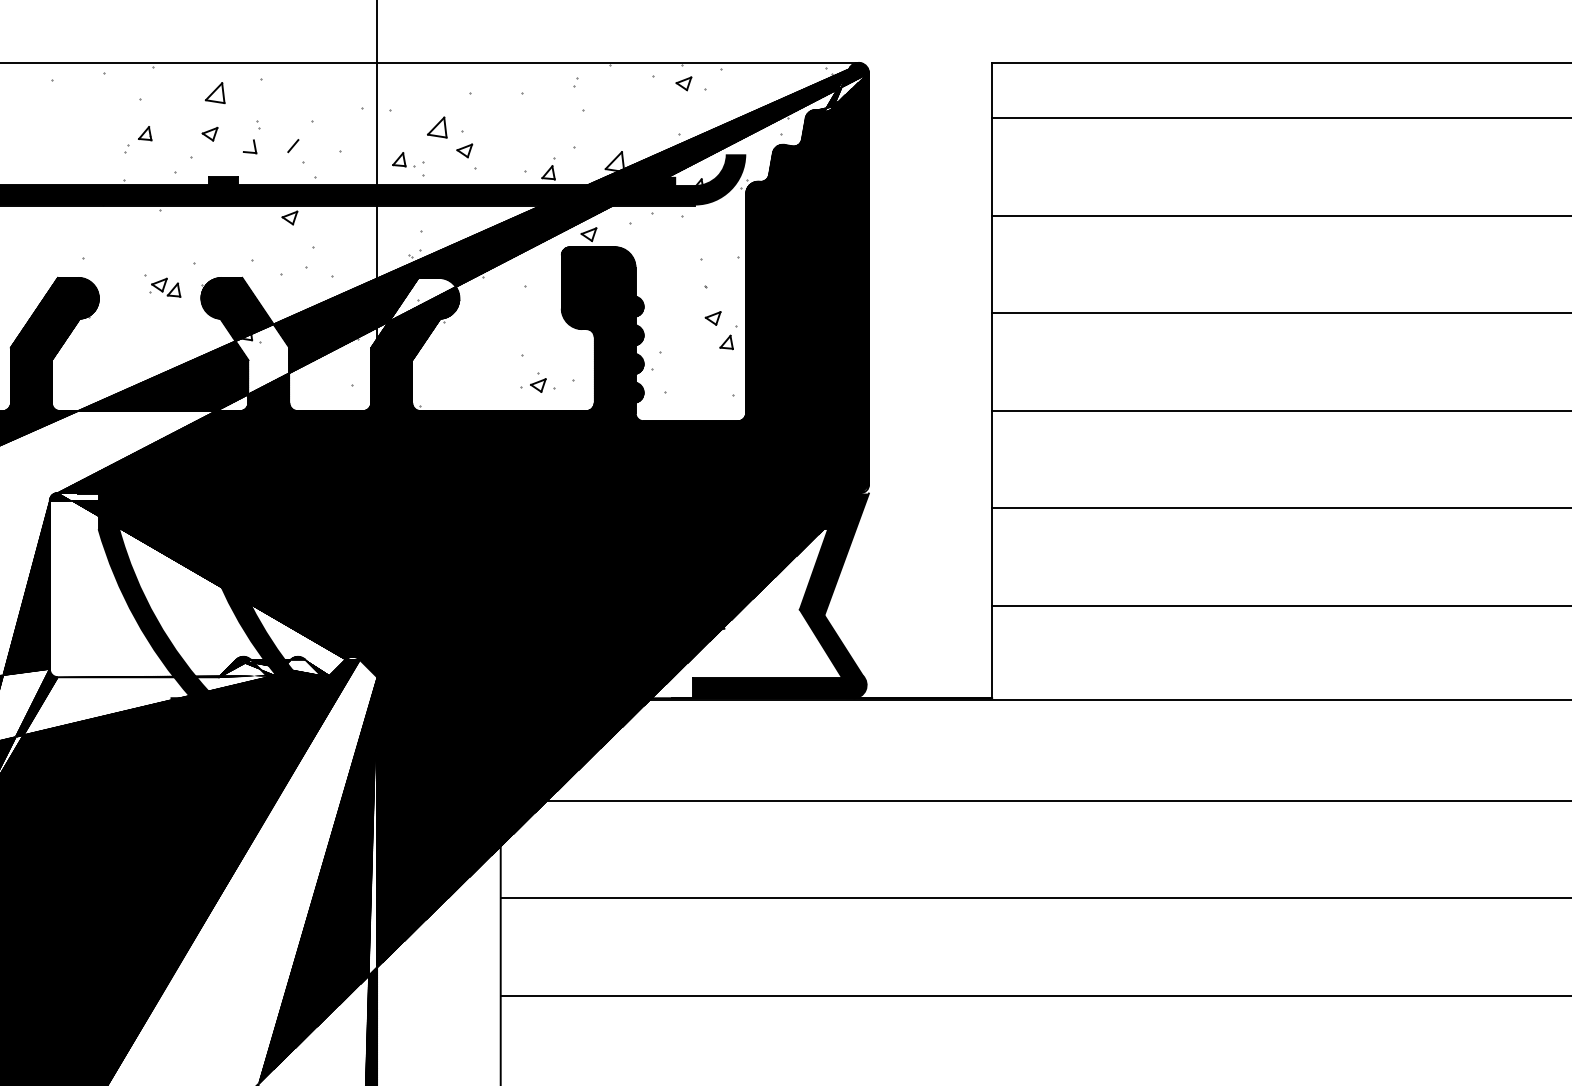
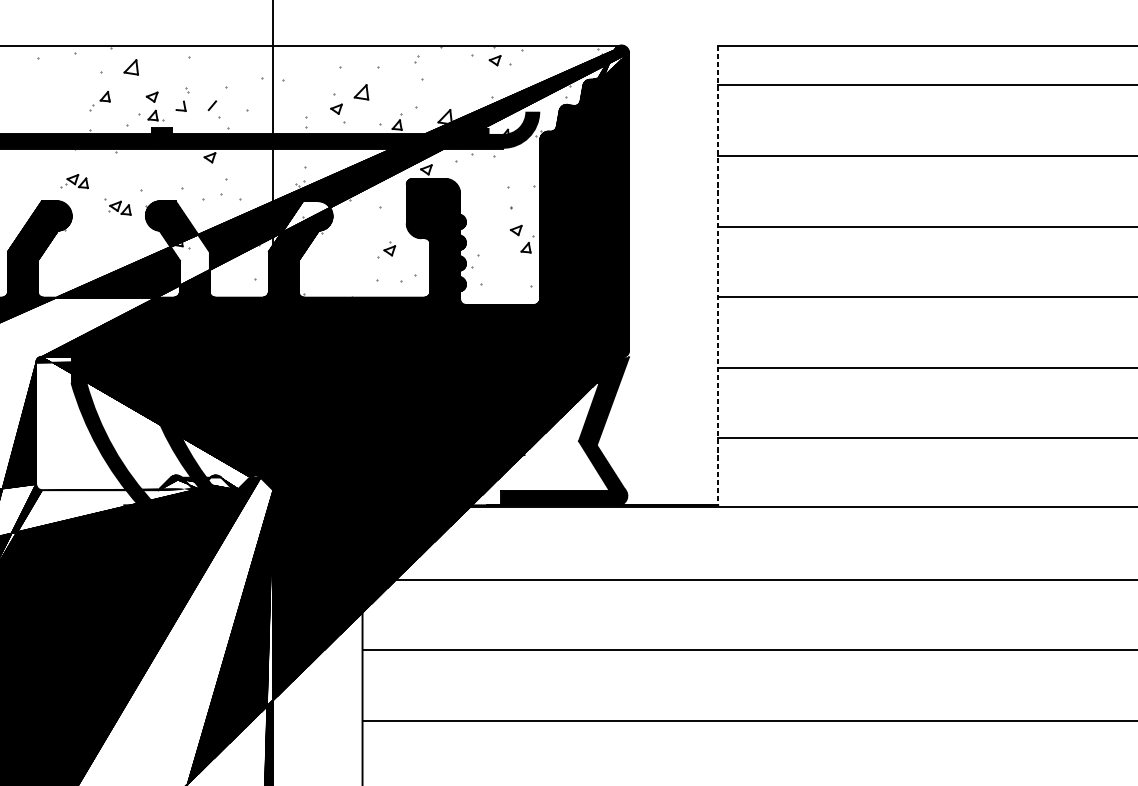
part: (214, 93) -> (130, 67), moved
part: (437, 127) -> (361, 92), moved
part: (403, 159) -> (156, 115), moved
part: (106, 250) -> (77, 181), added
line: (992, 381) -> (718, 276), solid -> dashed
part: (538, 382) -> (389, 248), moved

